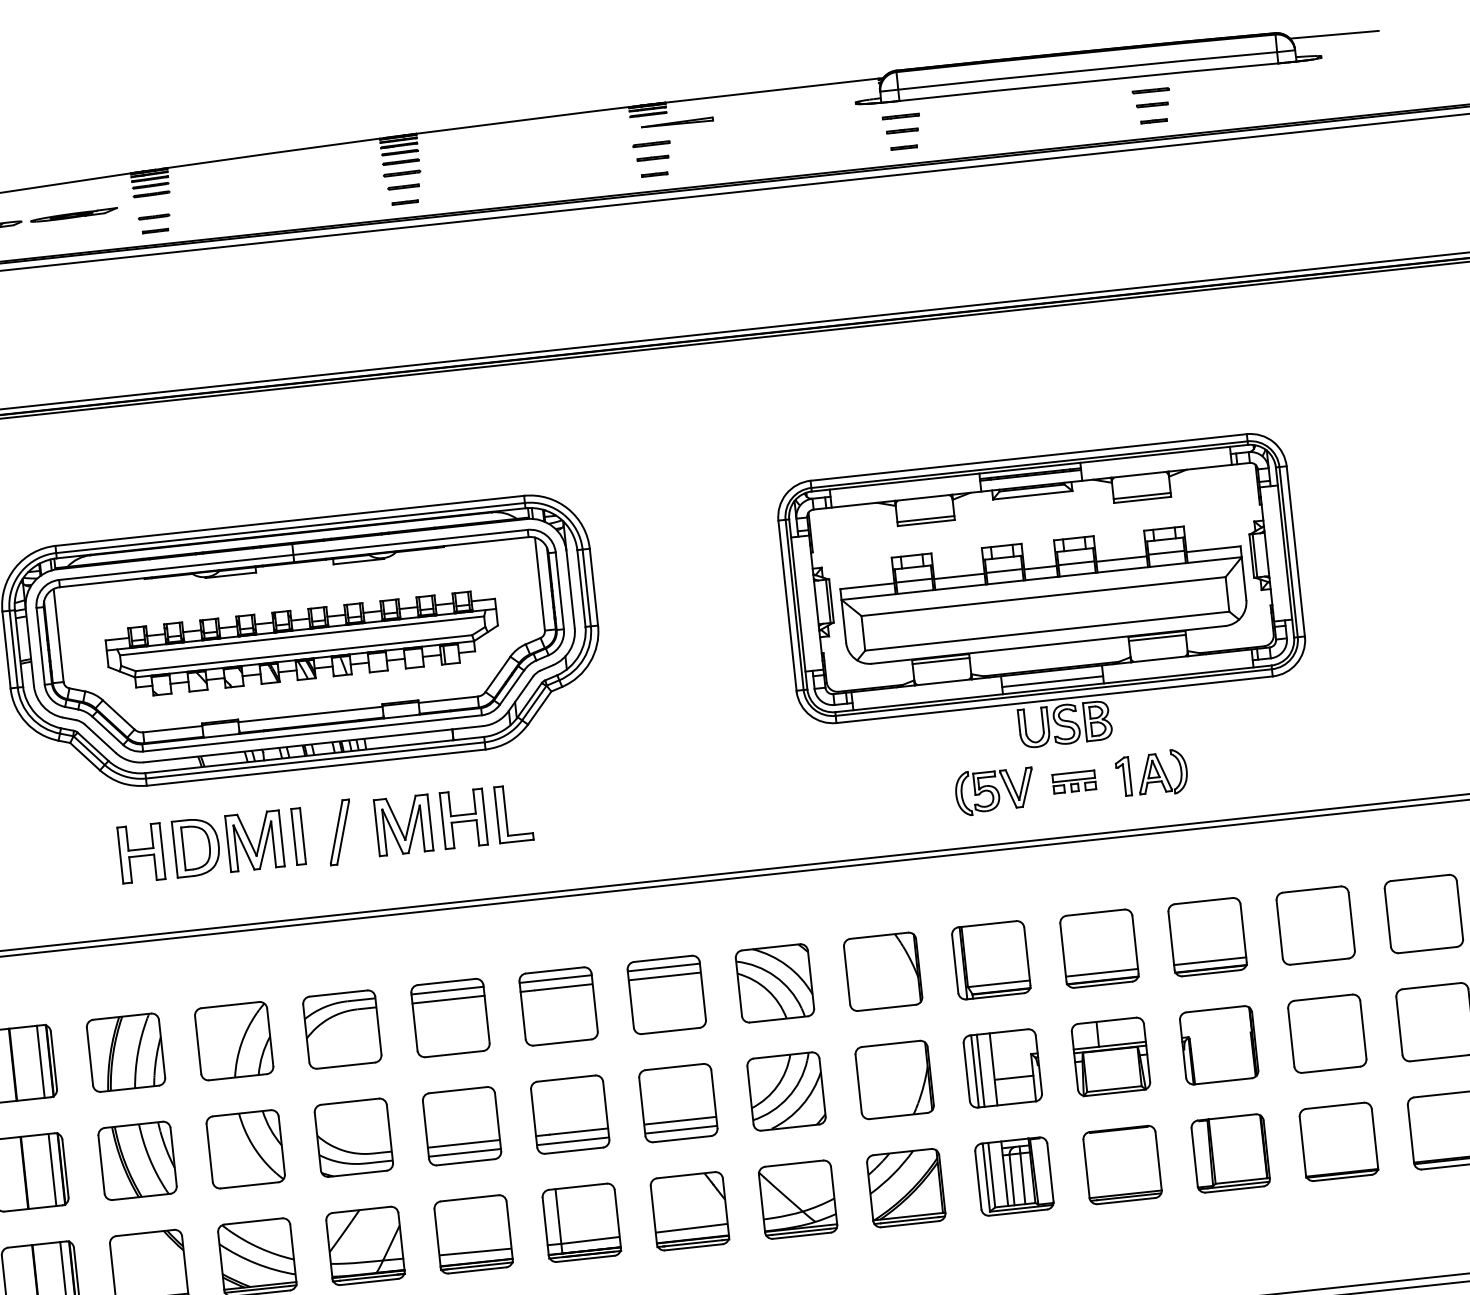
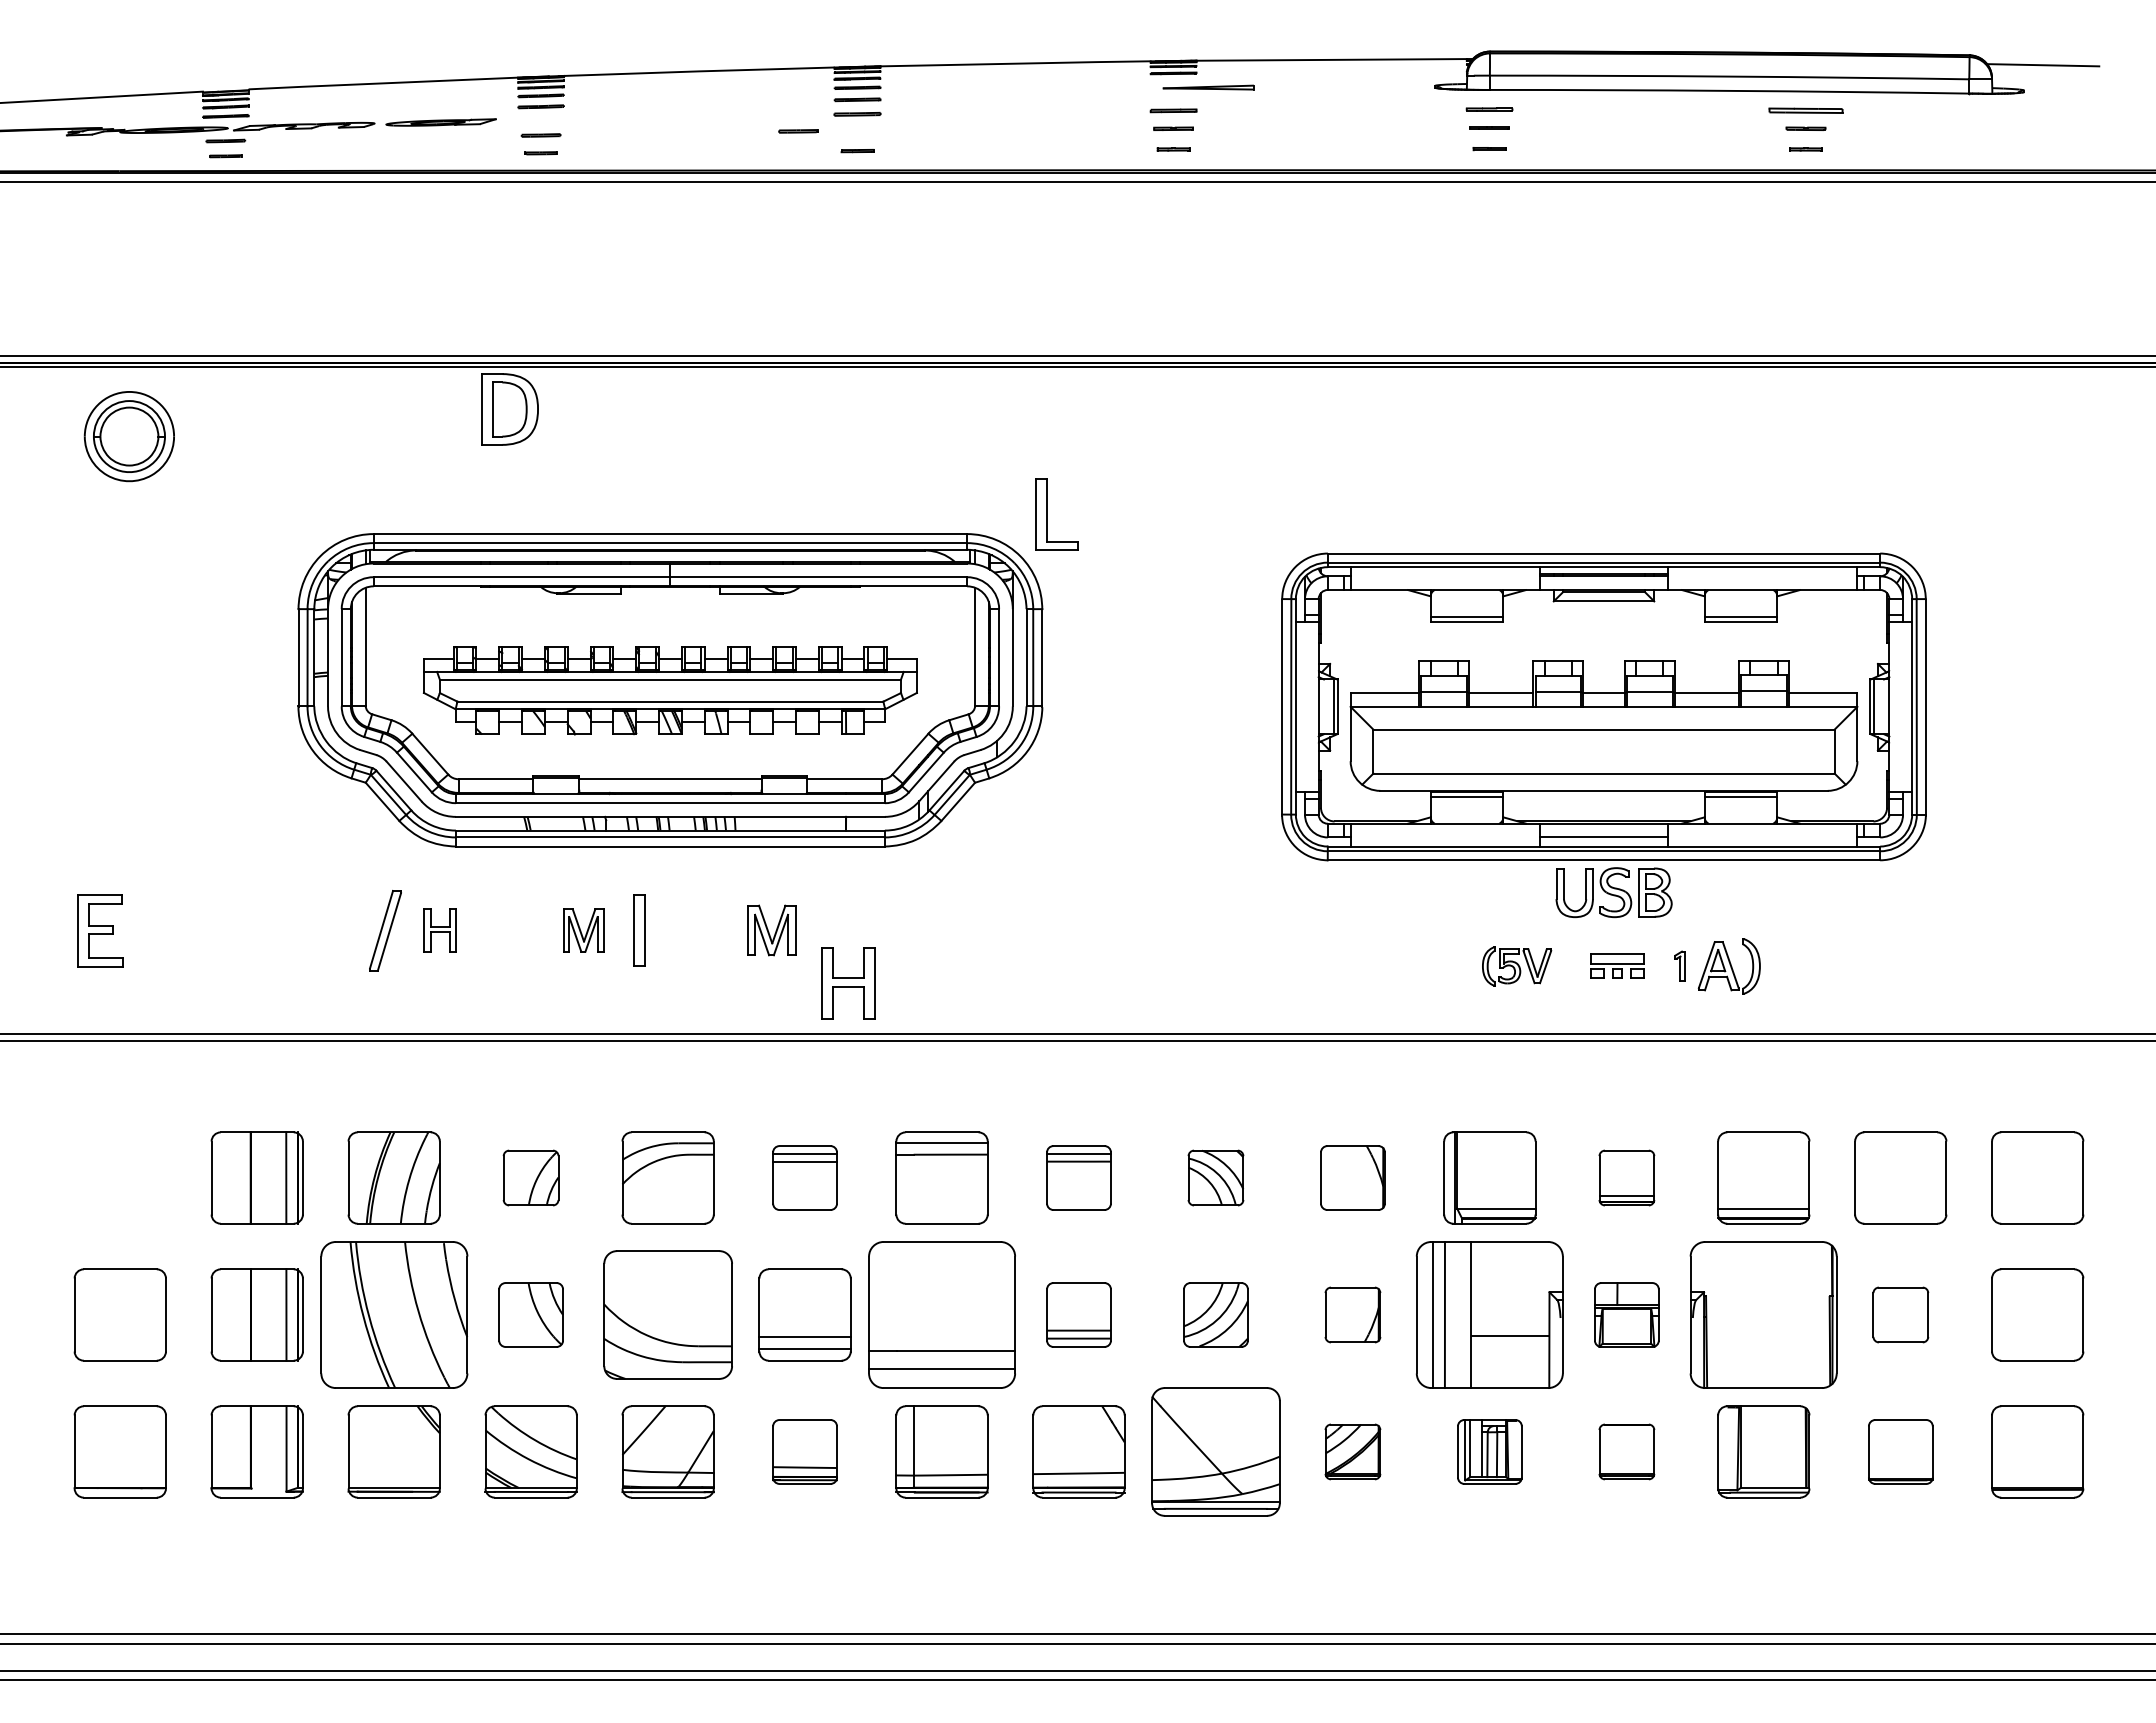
part: (1150, 90) -> (1805, 110), size x1.6
line: (403, 187) -> (798, 131), moved
part: (1123, 776) -> (1679, 965), size x0.6
part: (994, 790) -> (1516, 966), size x0.7
part: (506, 814) -> (1047, 514), moved
part: (463, 818) -> (848, 983), moved
part: (403, 825) -> (771, 930), size x0.7
part: (339, 832) -> (385, 930), moved
part: (254, 841) -> (583, 930), size x0.6
part: (196, 847) -> (509, 409), moved
part: (141, 853) -> (440, 930), size x0.6
part: (1099, 948) -> (1626, 1177), size x0.6
part: (882, 971) -> (1352, 1177), size x0.7
part: (774, 982) -> (1215, 1177), size x0.6
part: (666, 994) -> (1078, 1177), size x0.7
part: (449, 1017) -> (804, 1177), size x0.7
part: (1327, 1033) -> (1900, 1314), size x0.6
part: (233, 1040) -> (530, 1177), size x0.6
part: (1218, 1044) -> (1763, 1314), size x1.6
part: (1110, 1056) -> (1626, 1314), size x0.7
part: (1002, 1068) -> (1489, 1314), size x1.6
part: (894, 1079) -> (1352, 1314), size x0.6
part: (786, 1091) -> (1215, 1314), size x0.7
part: (677, 1102) -> (1078, 1314), size x0.7
part: (569, 1114) -> (941, 1314), size x1.6
part: (353, 1137) -> (667, 1314), size x1.4
part: (1338, 1141) -> (1900, 1451), size x0.7
part: (245, 1148) -> (530, 1314), size x0.7
part: (136, 1160) -> (393, 1314), size x1.6
part: (1122, 1164) -> (1626, 1451), size x0.6
part: (1014, 1176) -> (1489, 1451), size x0.7
part: (905, 1187) -> (1352, 1451), size x0.6
part: (797, 1199) -> (1215, 1451), size x1.4
part: (473, 1234) -> (804, 1451), size x0.7

